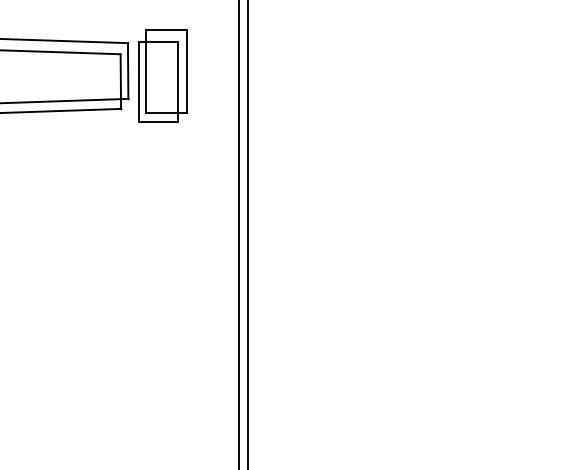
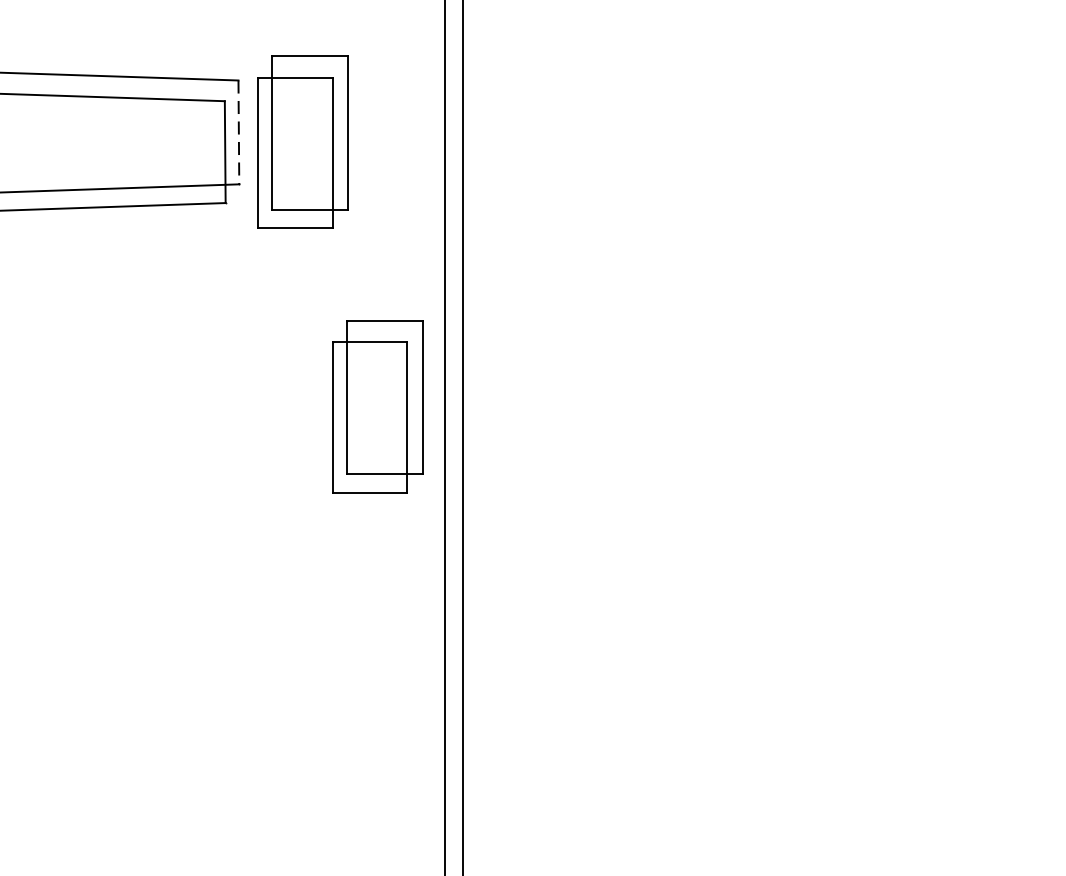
line: (128, 71) -> (239, 133), solid -> dashed
part: (202, 217) -> (377, 405), added

